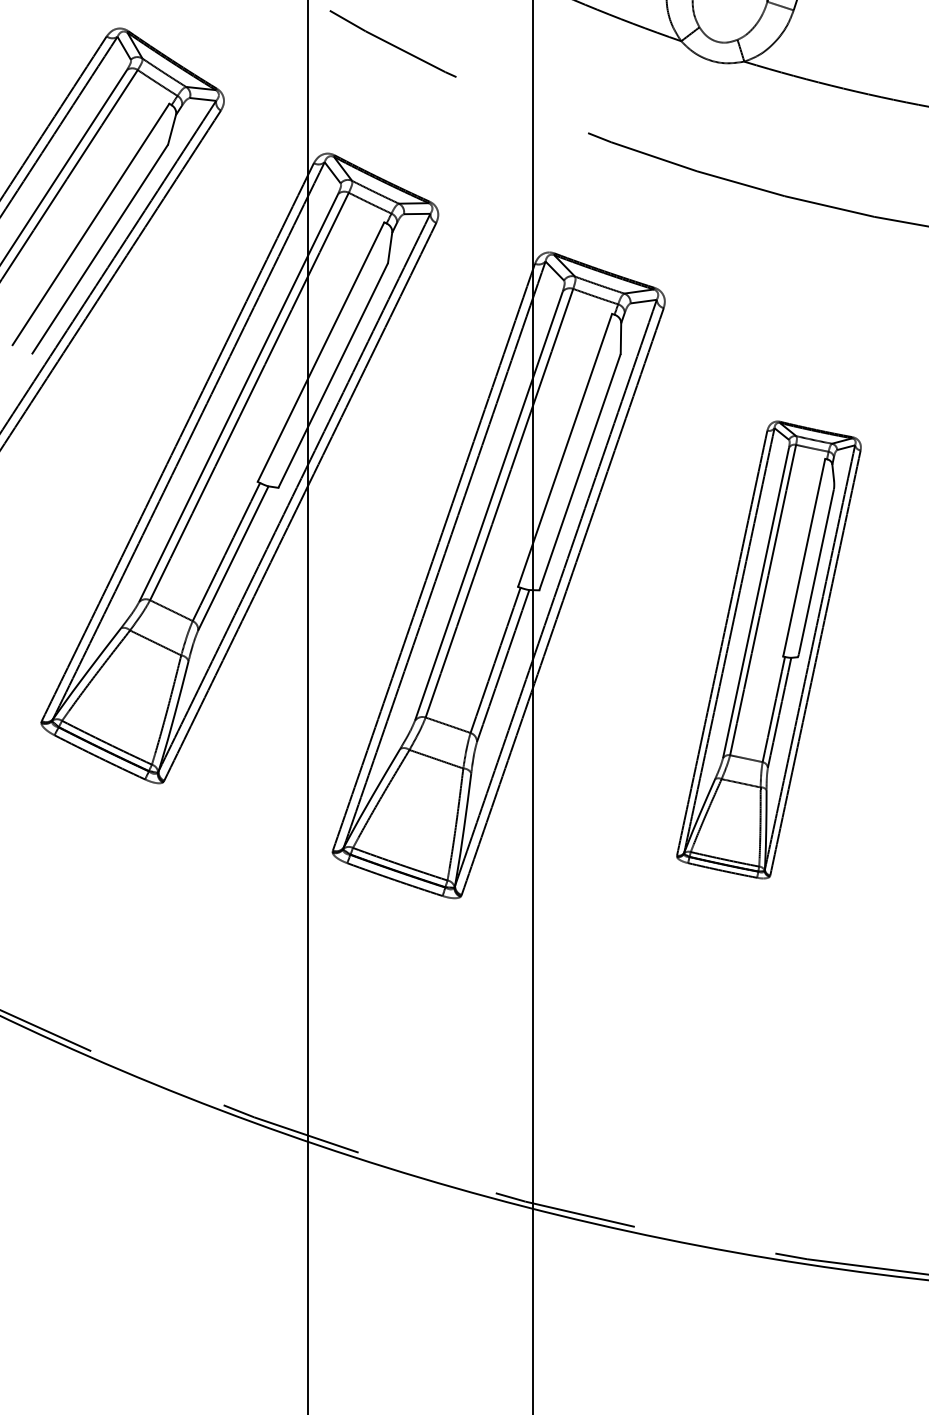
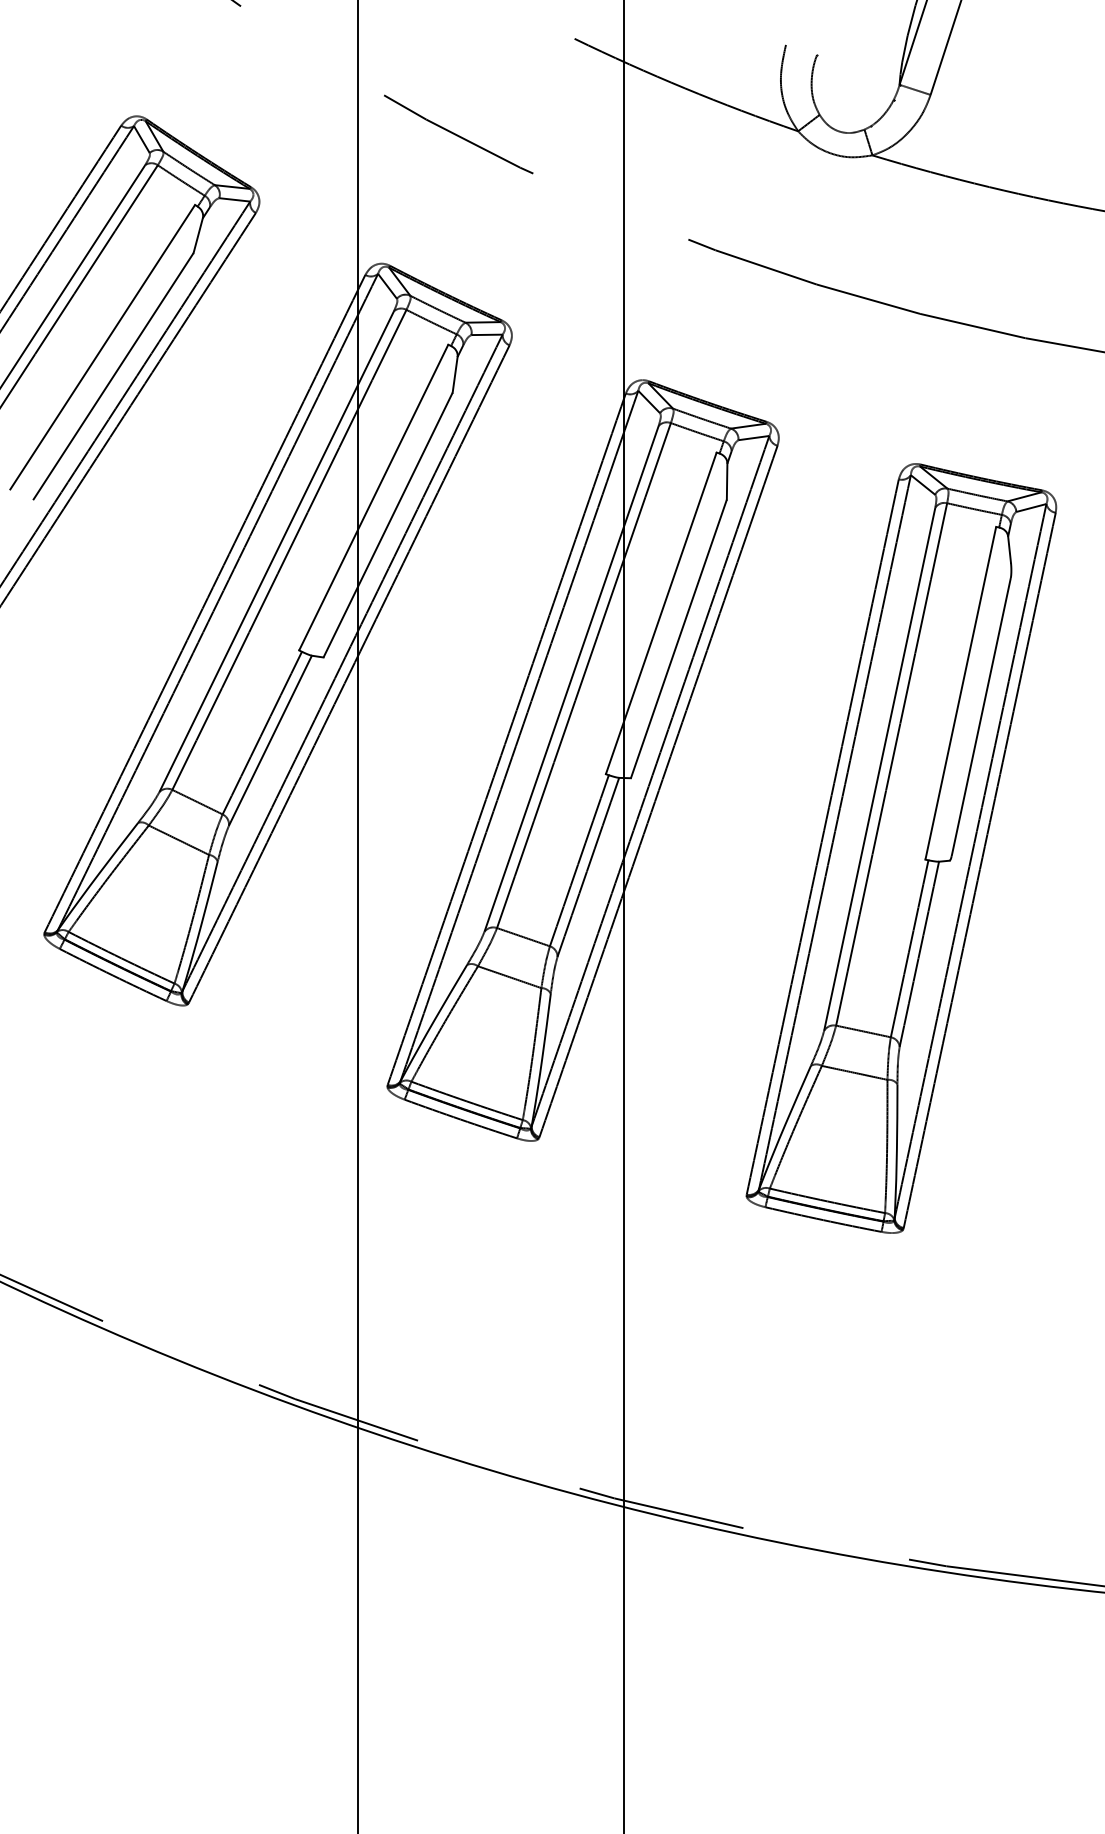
part: (768, 649) -> (901, 848), size x1.43

